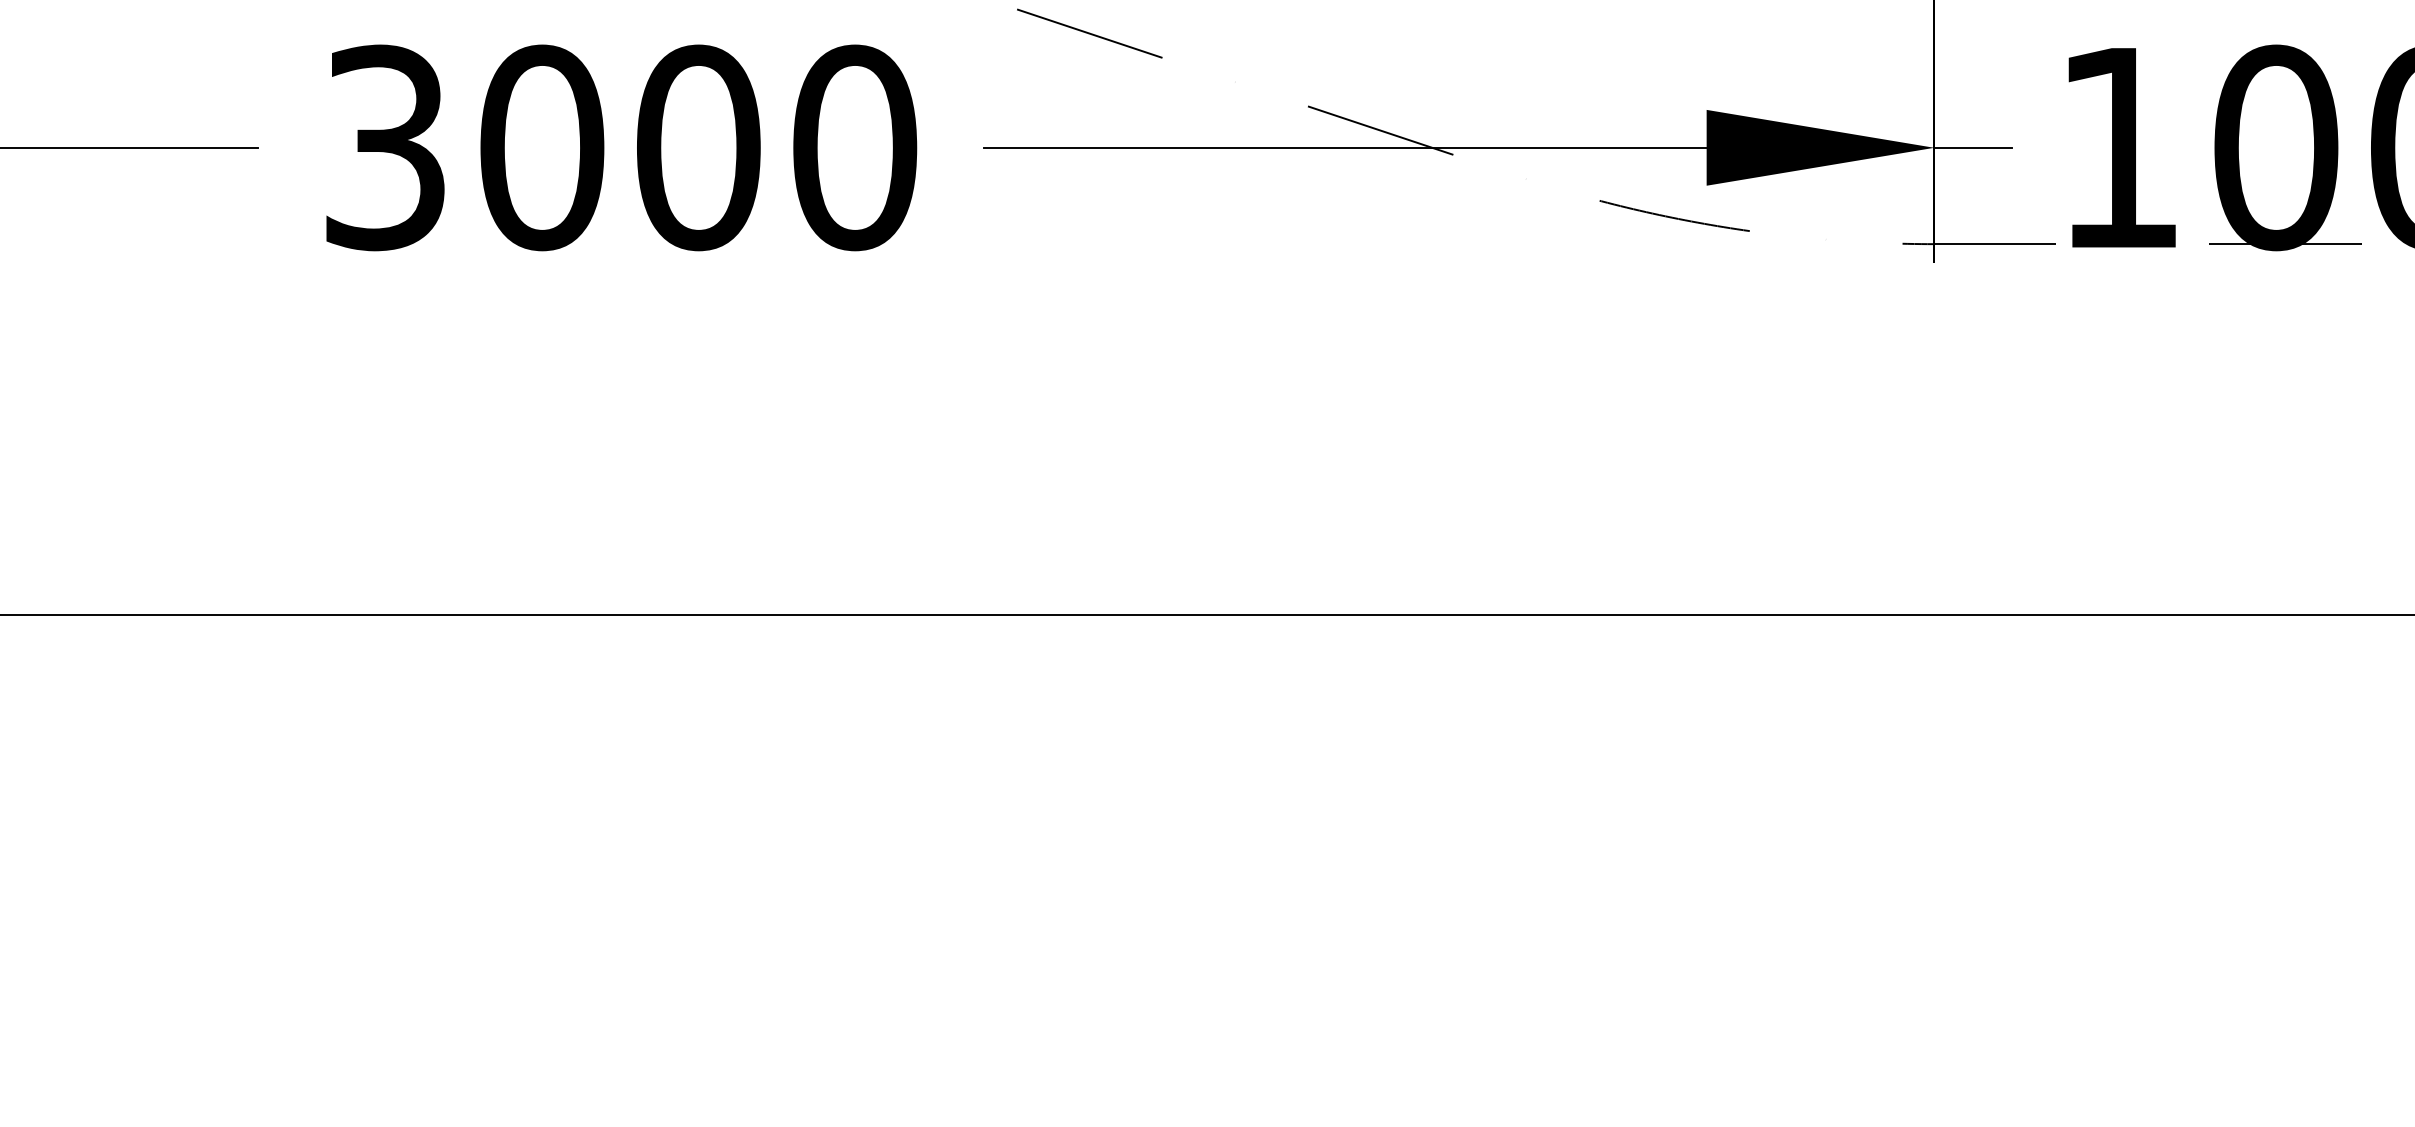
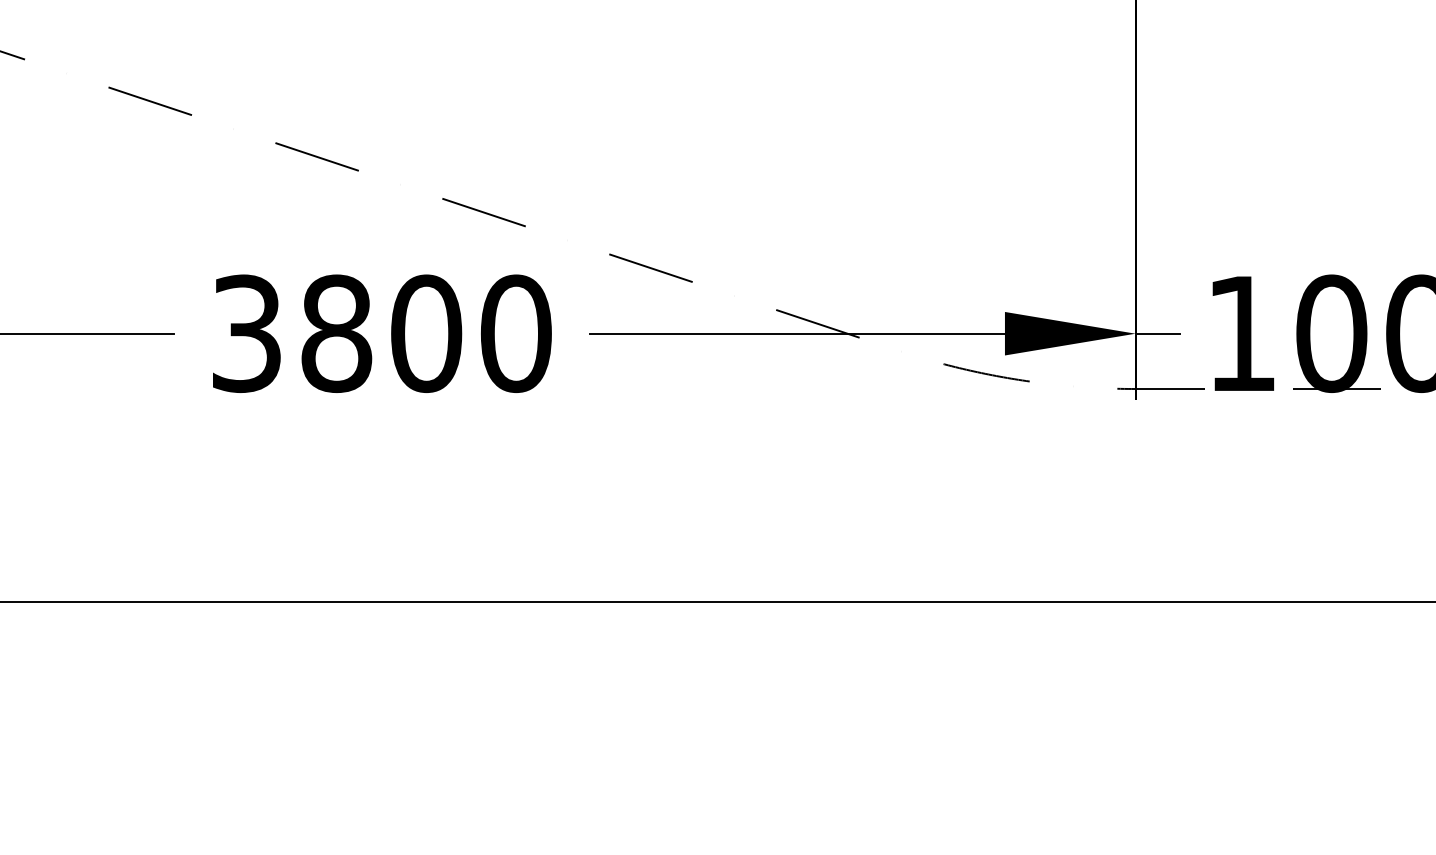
text: (541, 147) -> (336, 333), 3000 -> 3800

